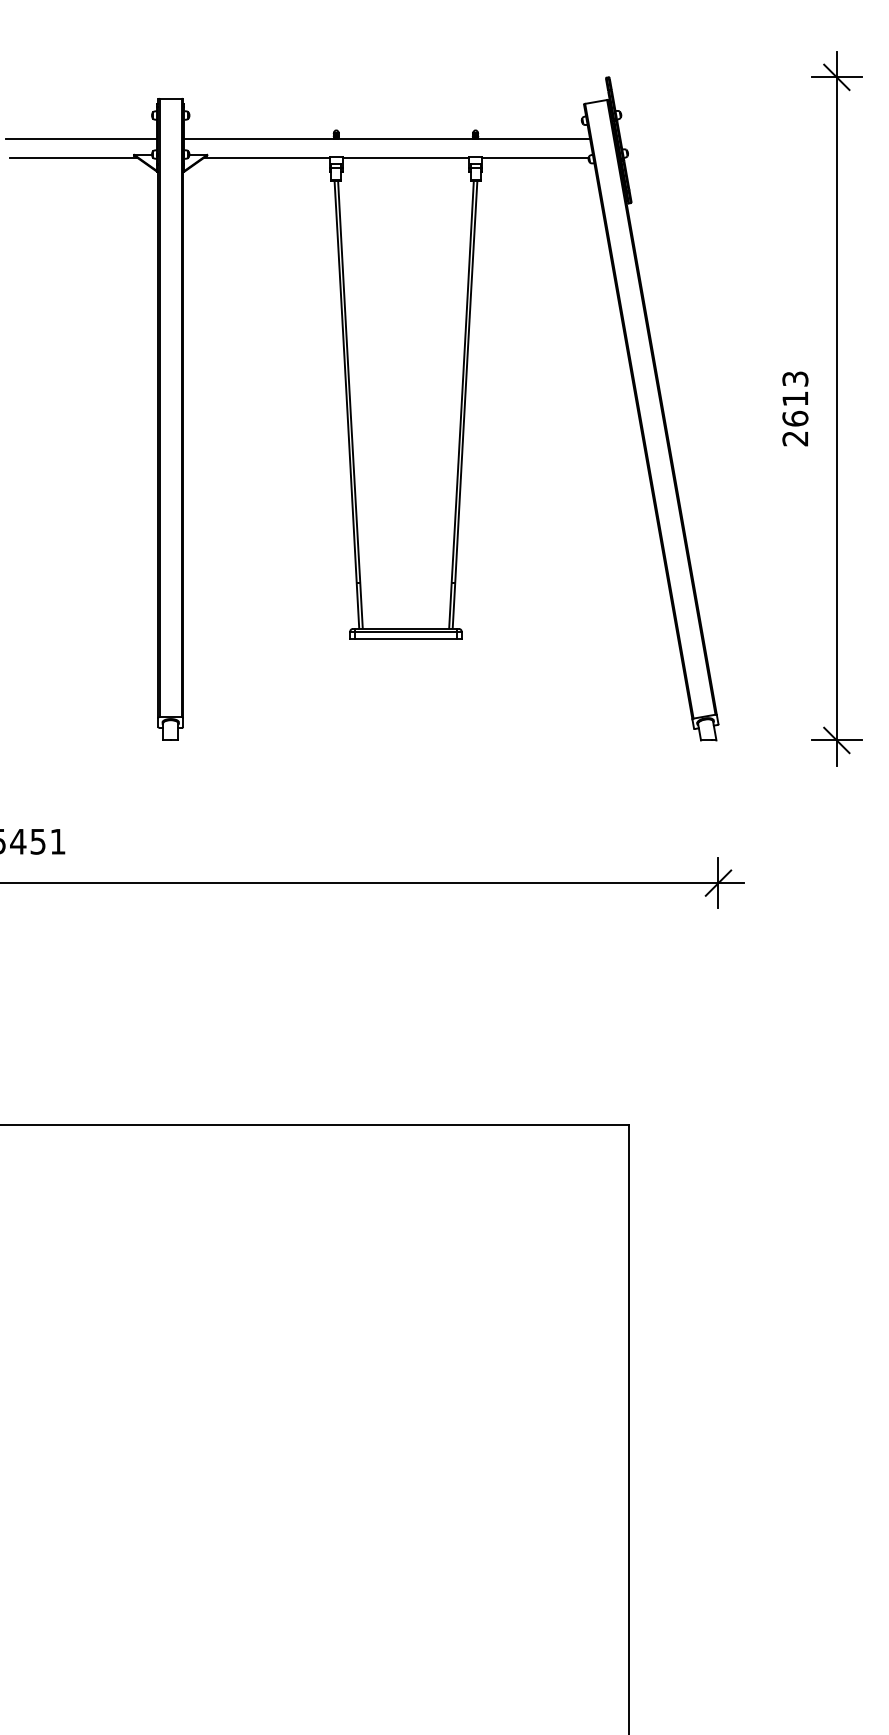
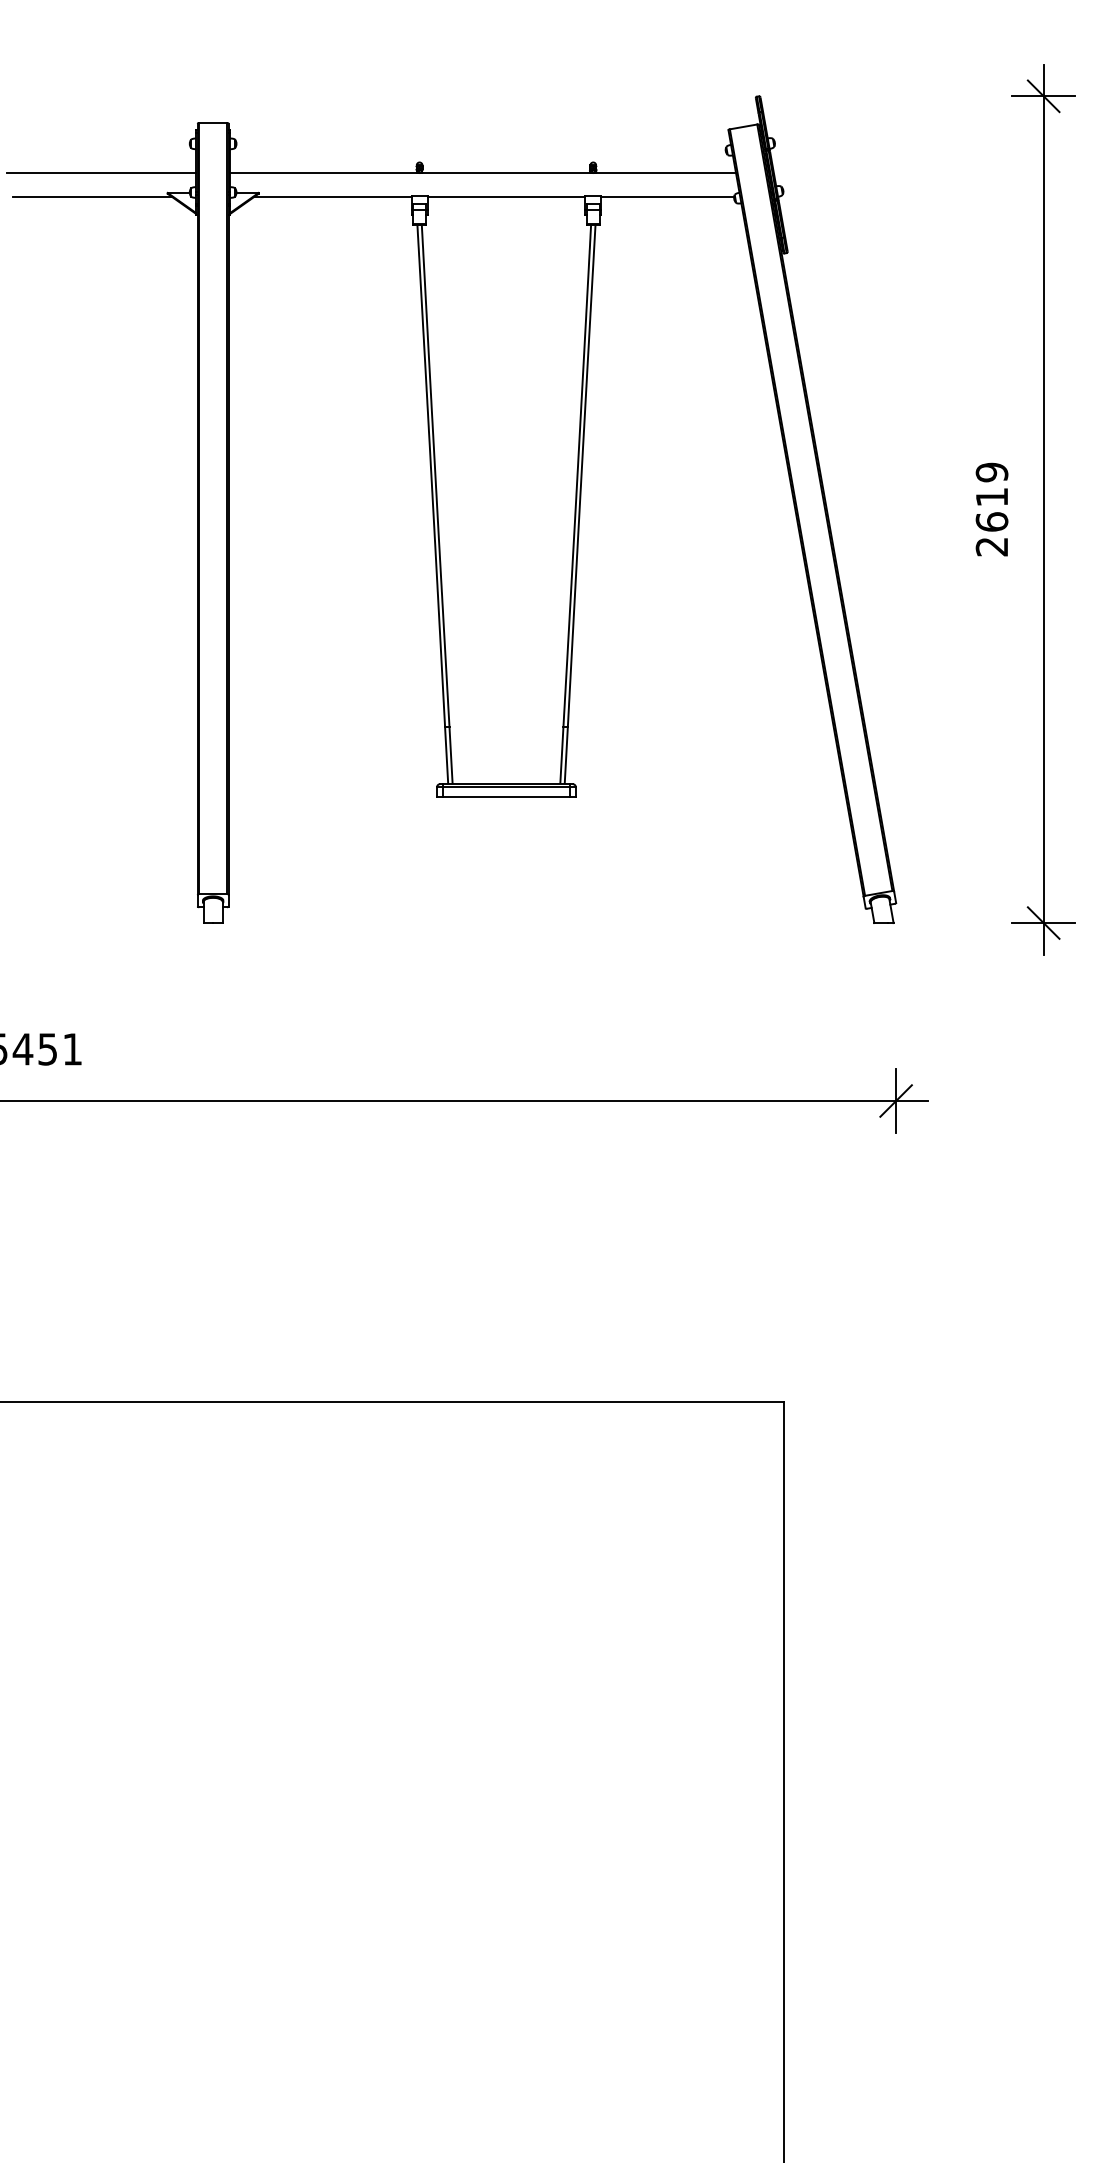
text: (795, 378) -> (992, 471), 2613 -> 2619

